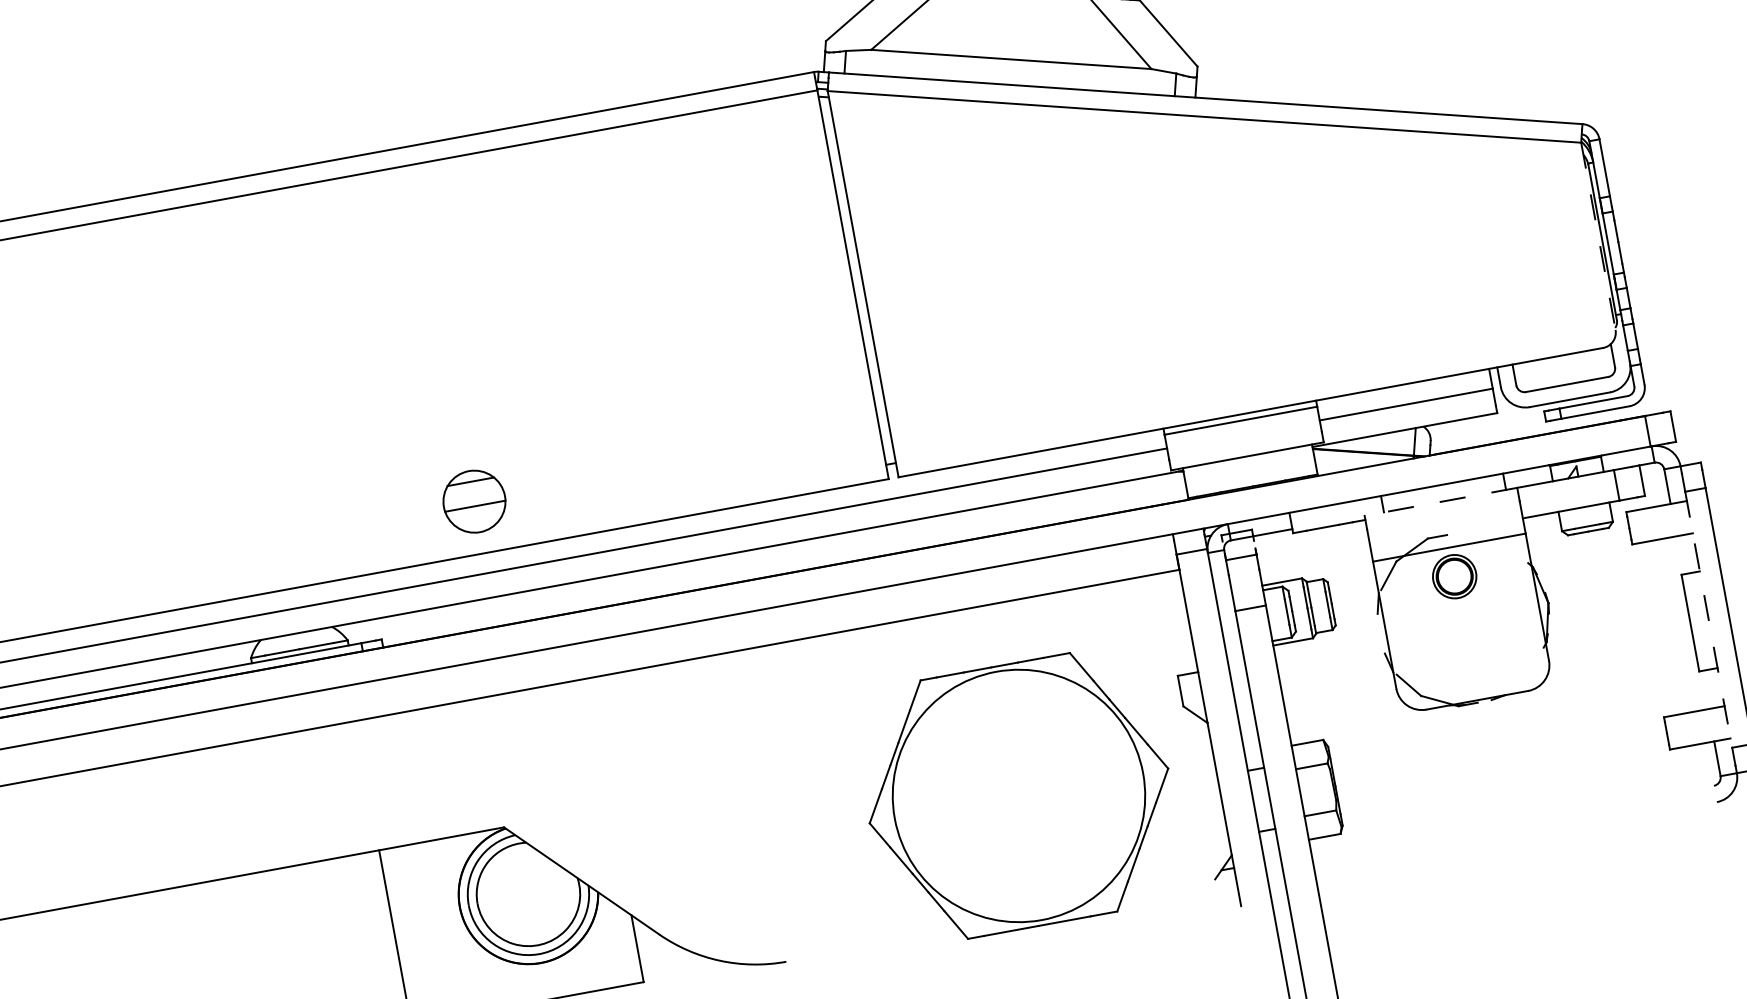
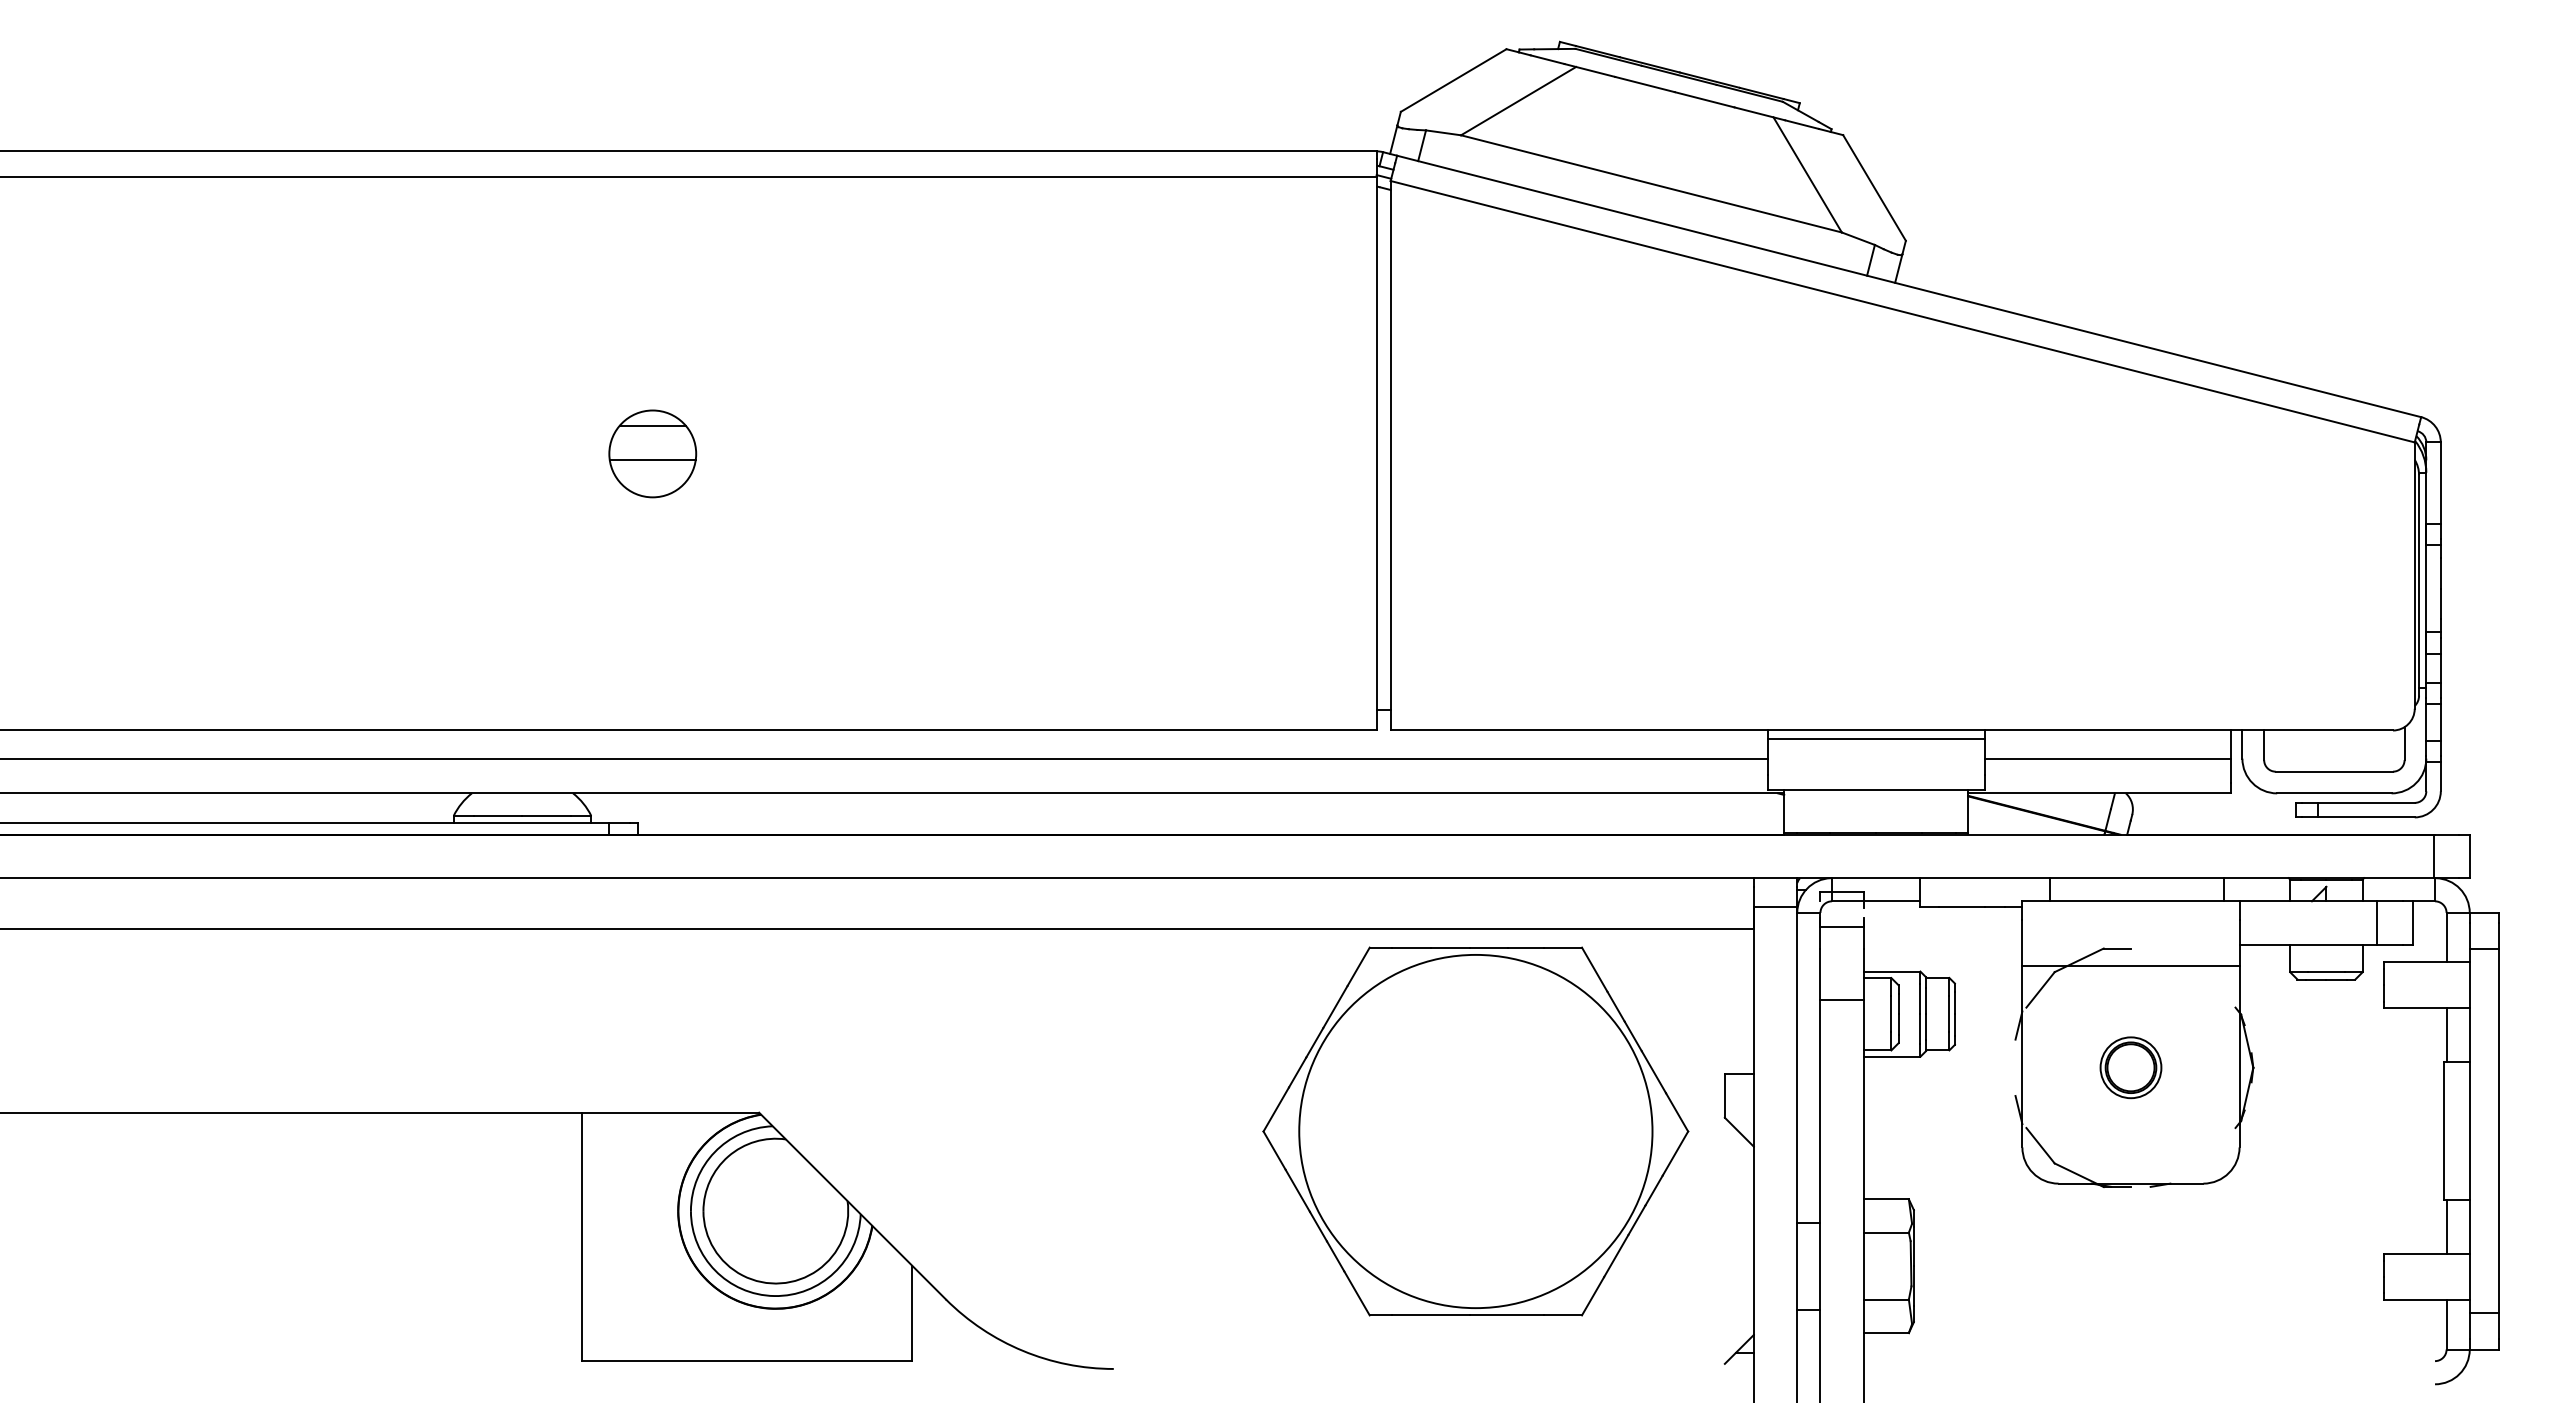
line: (1598, 236) -> (2414, 576), dashed -> solid
part: (474, 501) -> (652, 453), moved
line: (1440, 502) -> (2130, 901), dashed -> solid
line: (1680, 555) -> (2446, 1035), added
part: (1454, 576) -> (2130, 1067), moved
line: (1708, 619) -> (2469, 1131), dashed -> solid
line: (1704, 690) -> (2446, 1227), added
part: (1018, 795) -> (1475, 1131), moved

